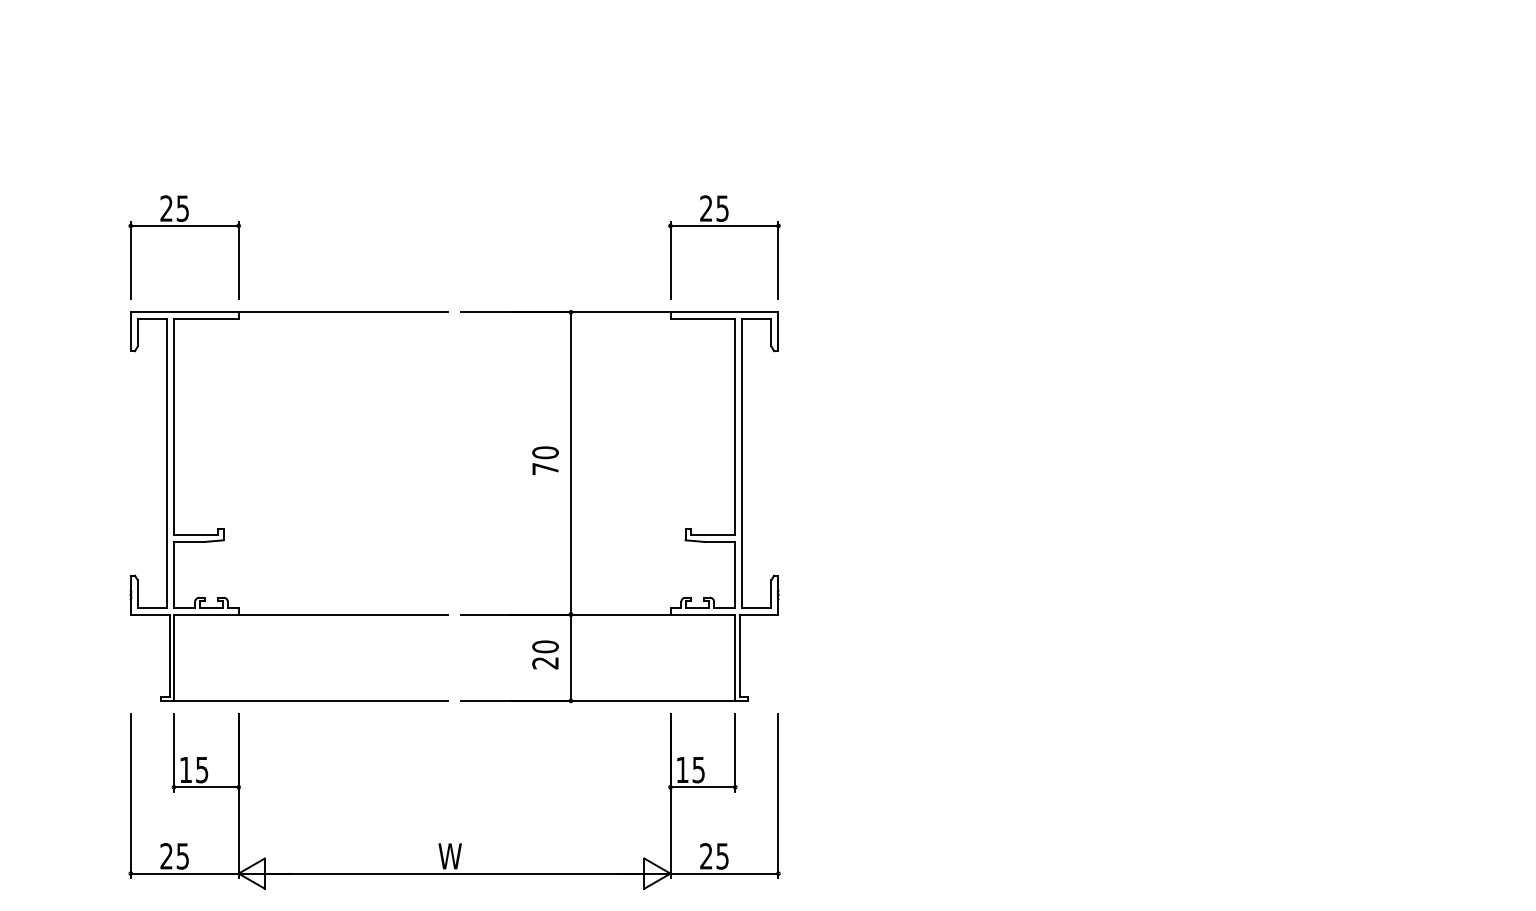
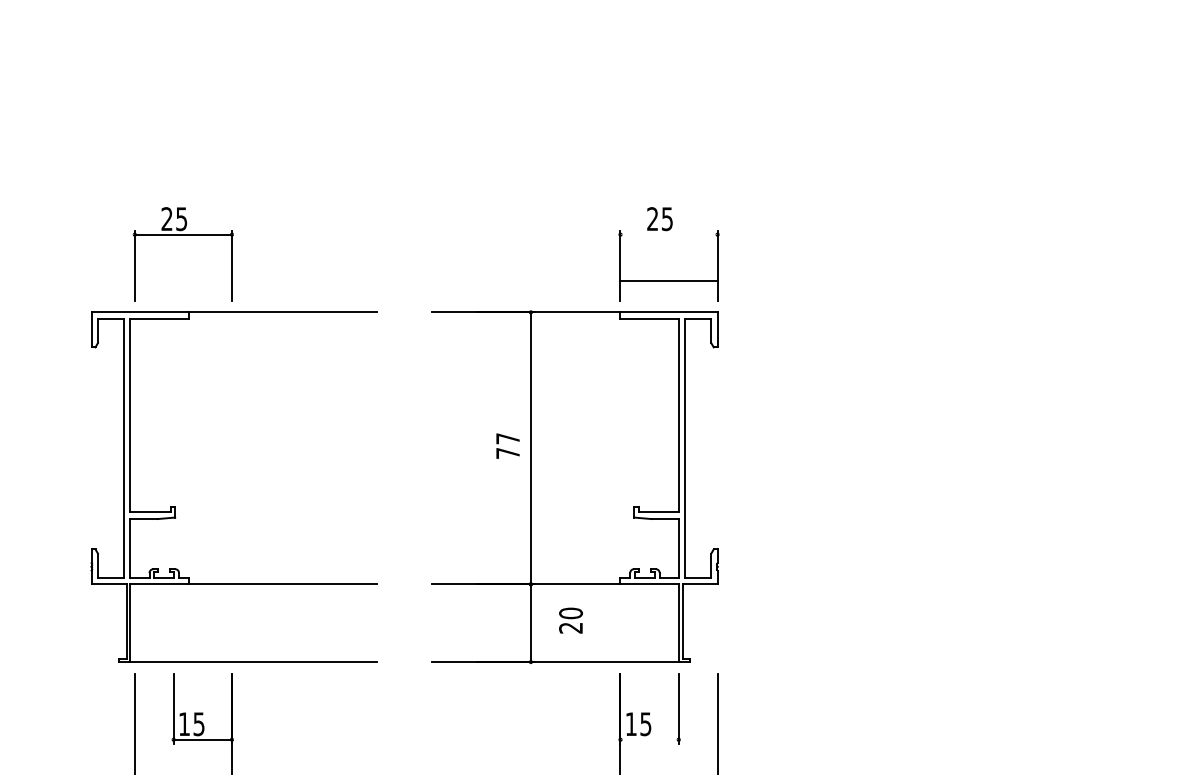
line: (724, 225) -> (669, 281), moved
text: (545, 452) -> (508, 438), 70 -> 77
part: (224, 528) -> (175, 506), moved
text: (545, 654) -> (570, 620), moved
line: (702, 787) -> (649, 739), removed

